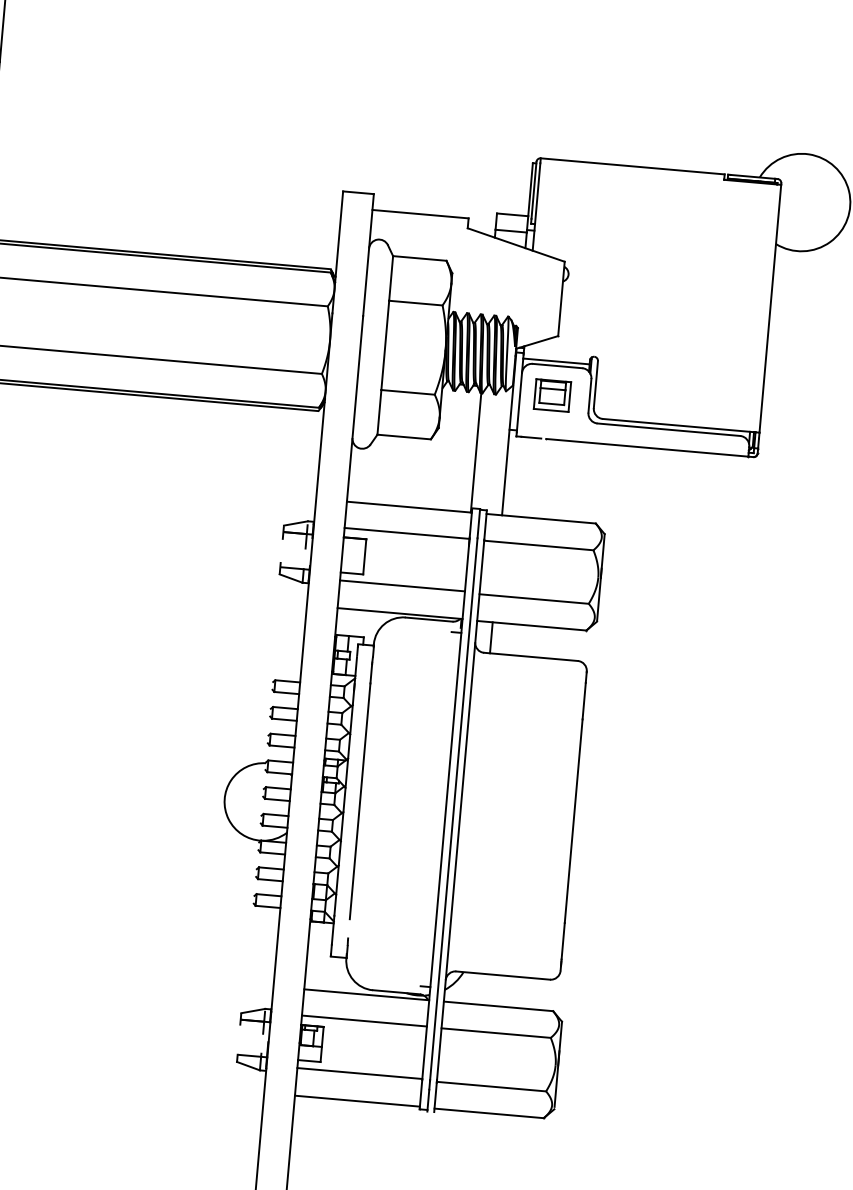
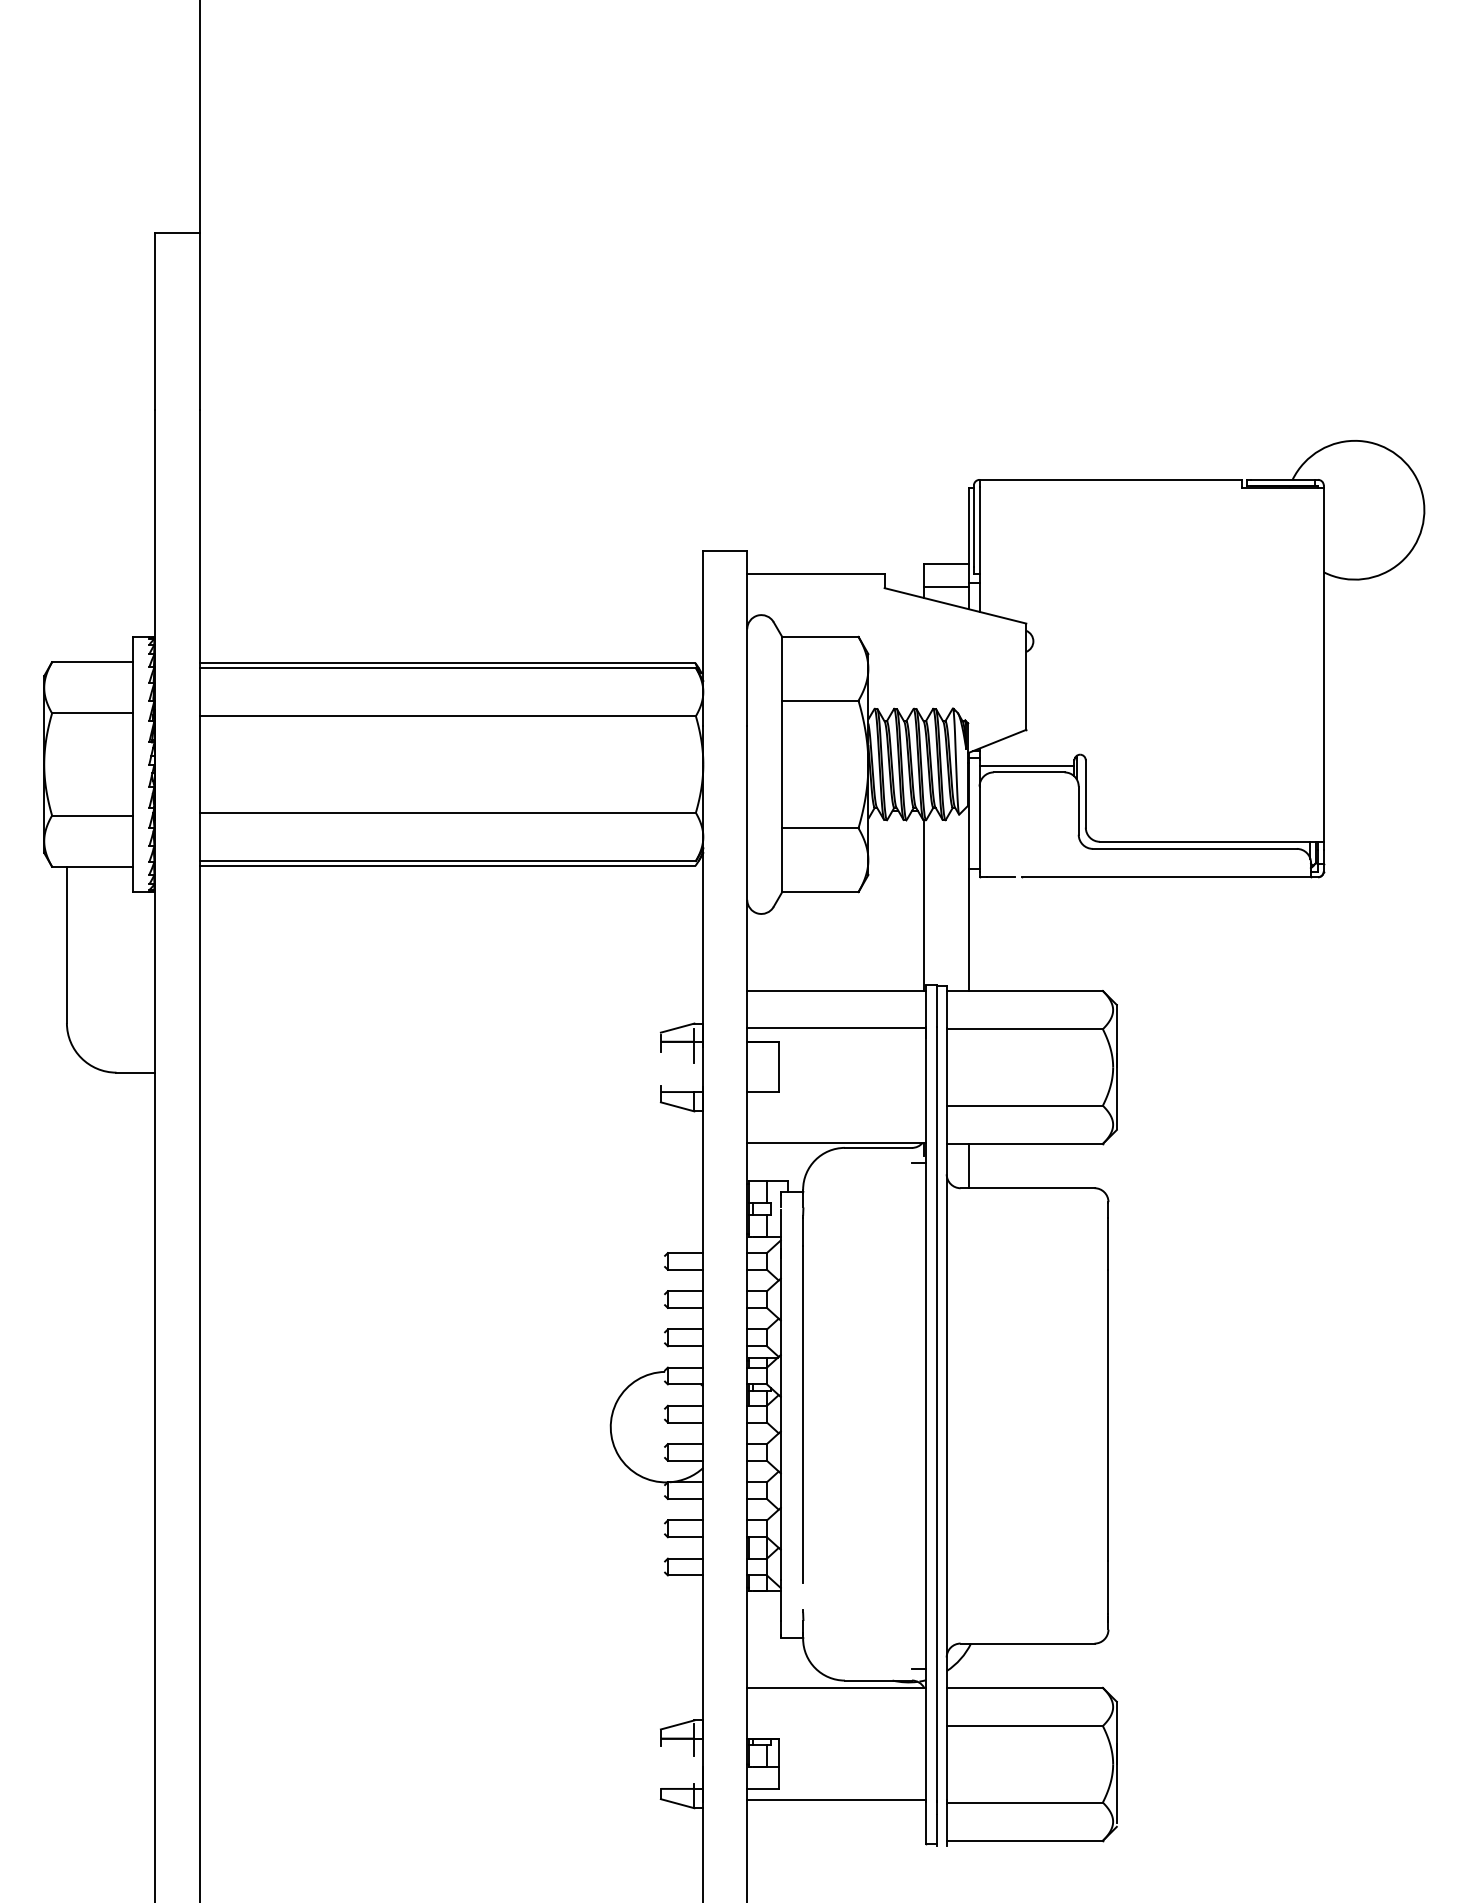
part: (552, 395) -> (1025, 814), removed
line: (402, 585) -> (836, 1103), removed
line: (364, 1021) -> (836, 1725), removed
line: (357, 1100) -> (836, 1839), removed

